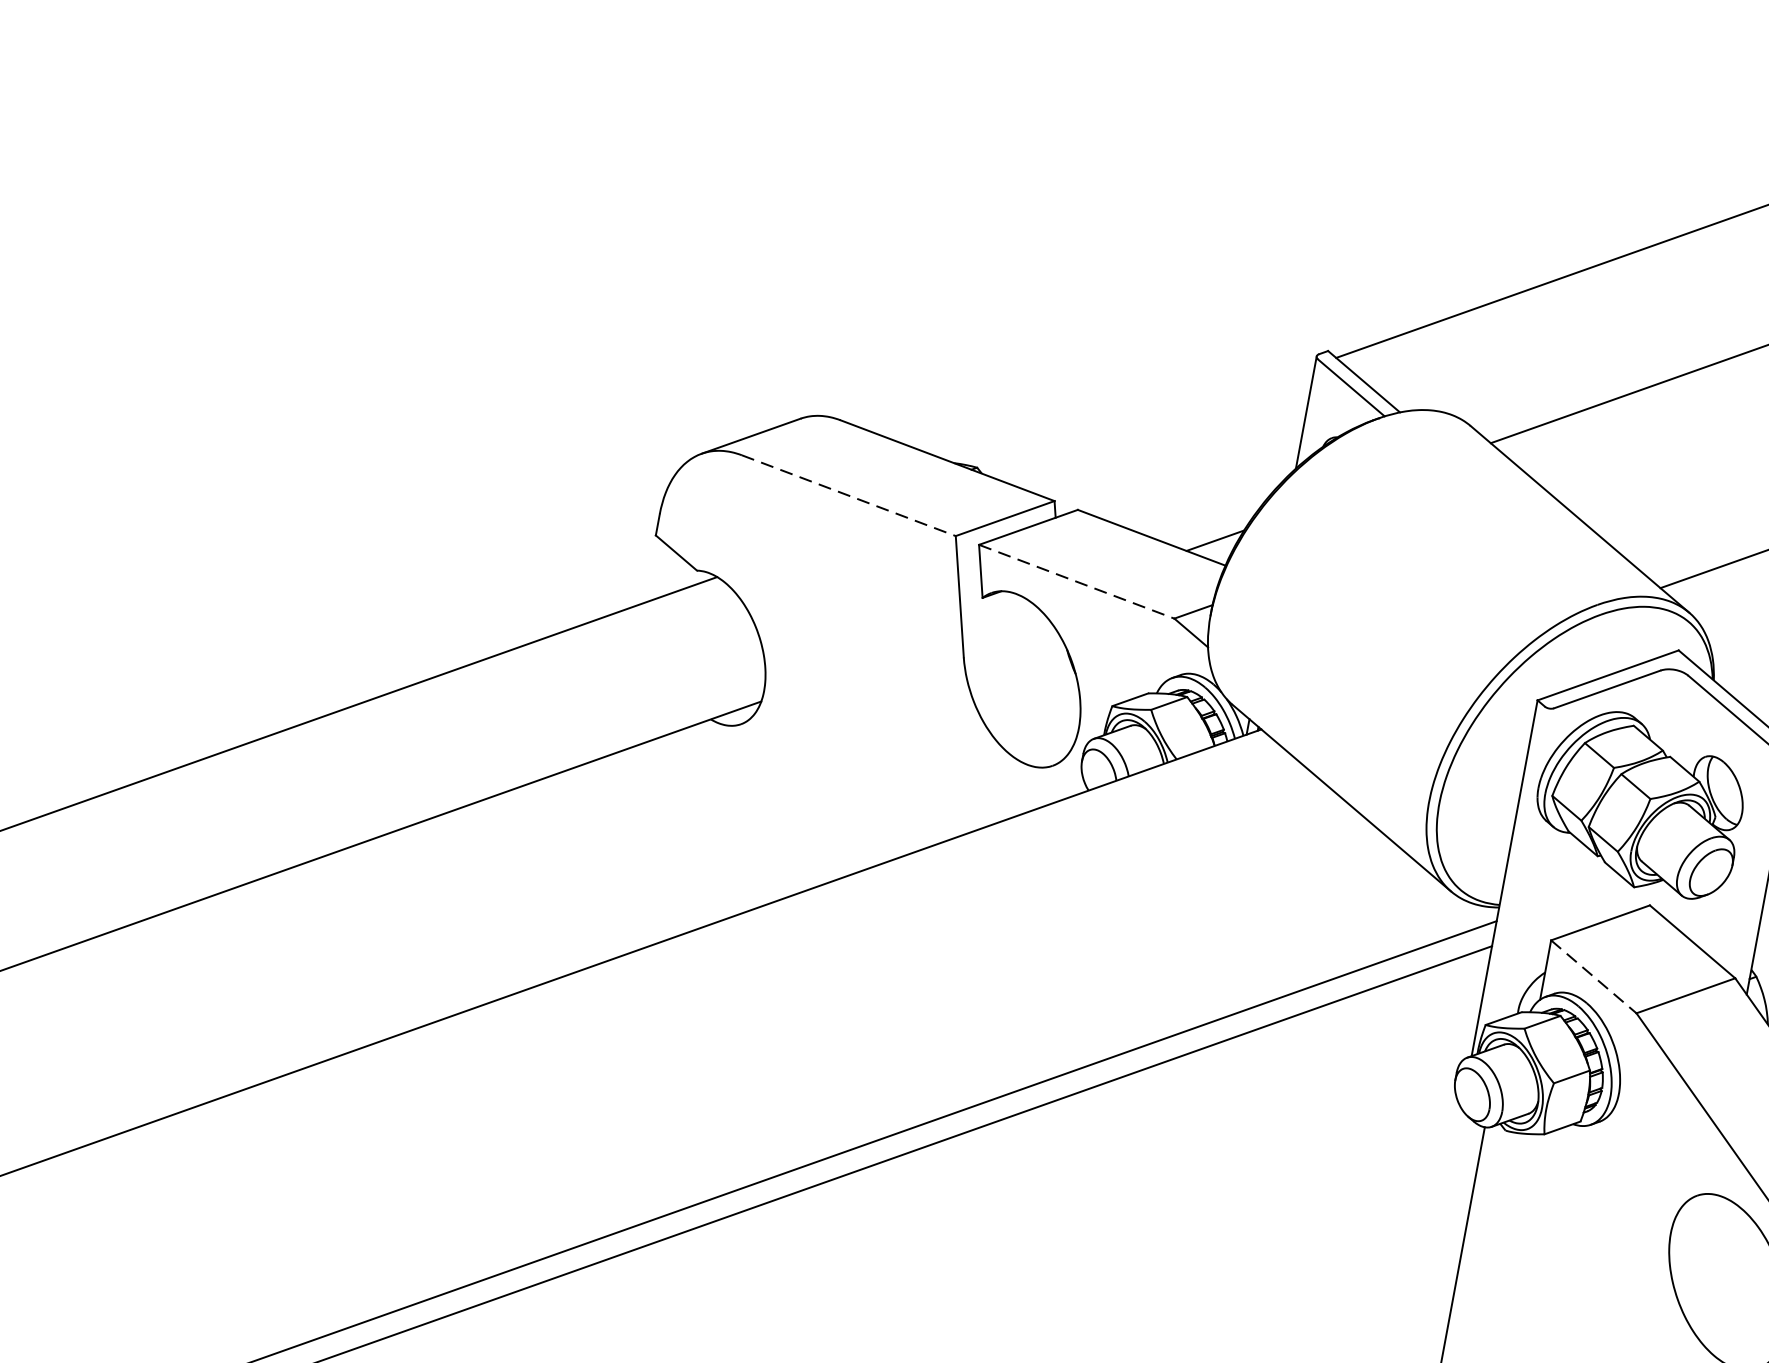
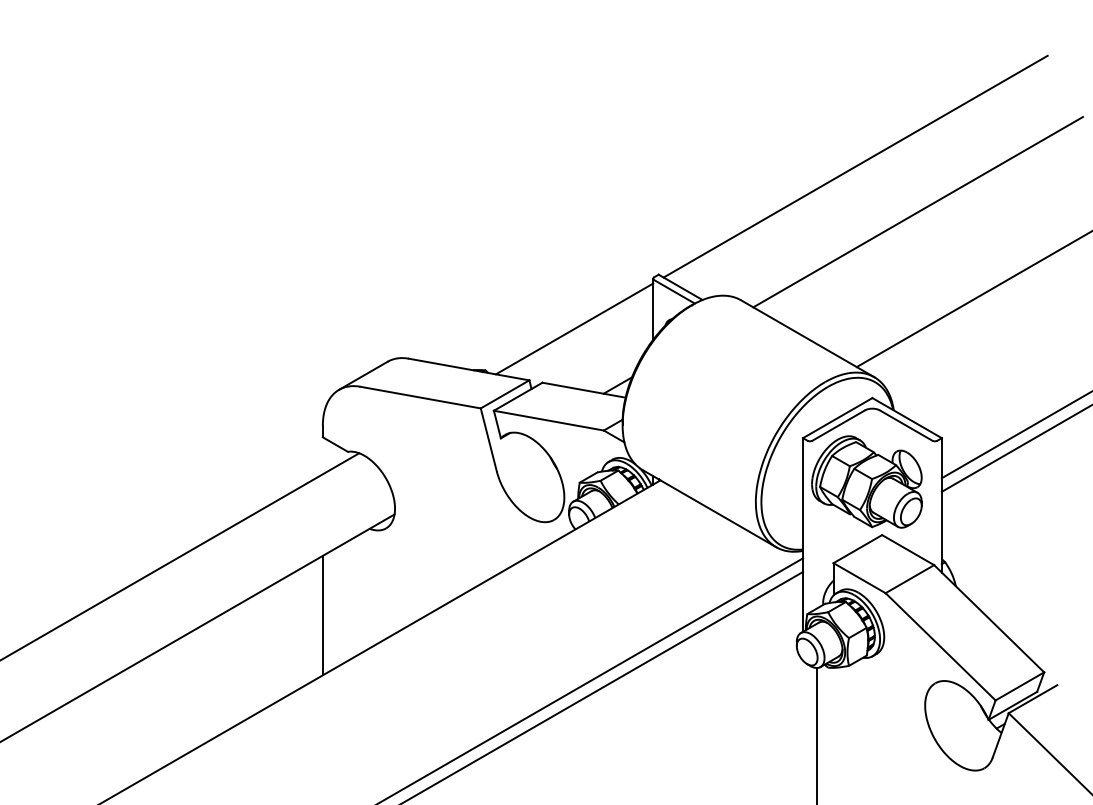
line: (1155, 421) -> (574, 328), added
line: (850, 495) -> (421, 397), dashed -> solid
line: (1076, 581) -> (548, 420), dashed -> solid
line: (594, 862) -> (322, 615), added
line: (1595, 977) -> (860, 578), dashed -> solid

